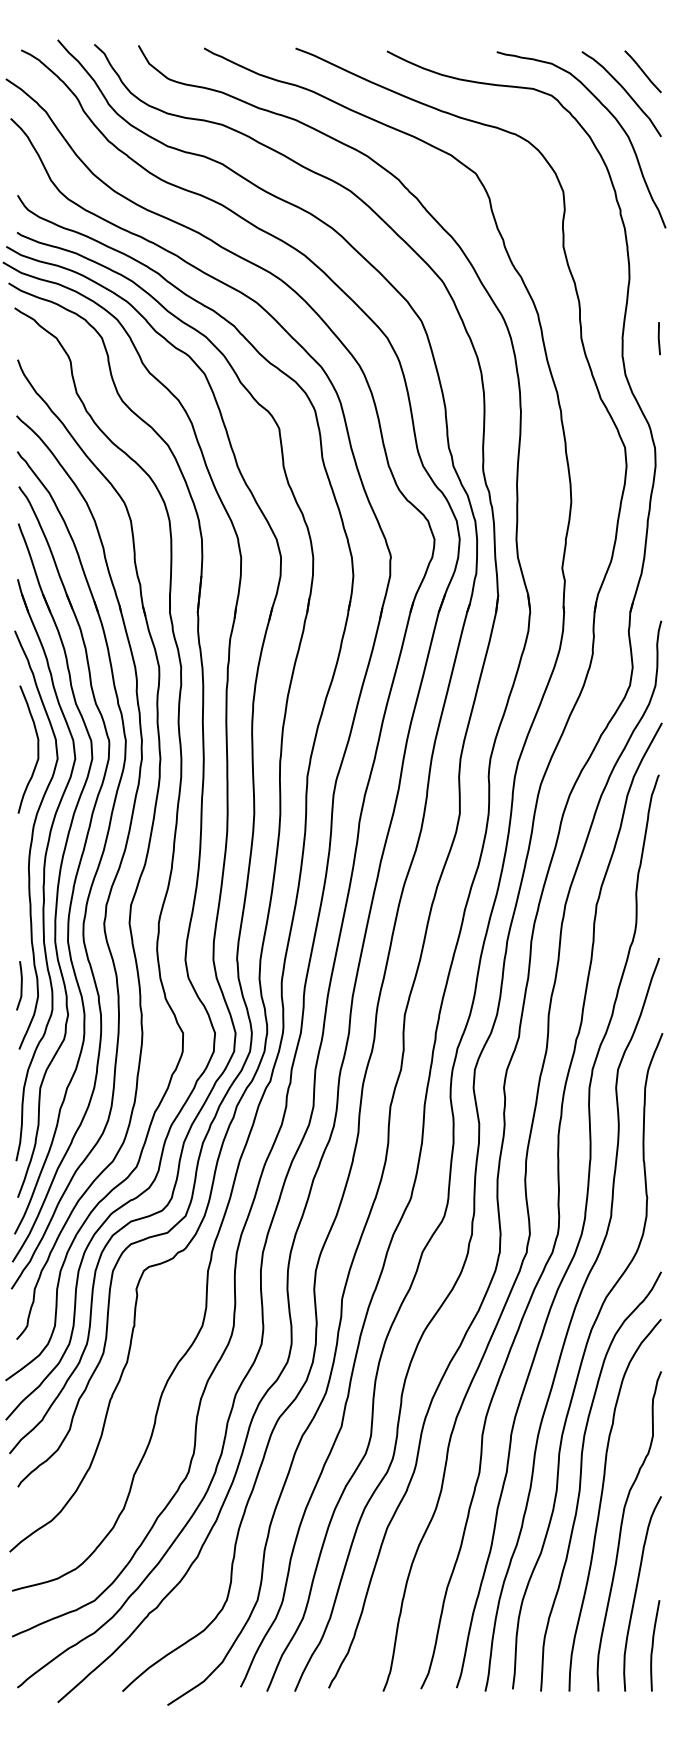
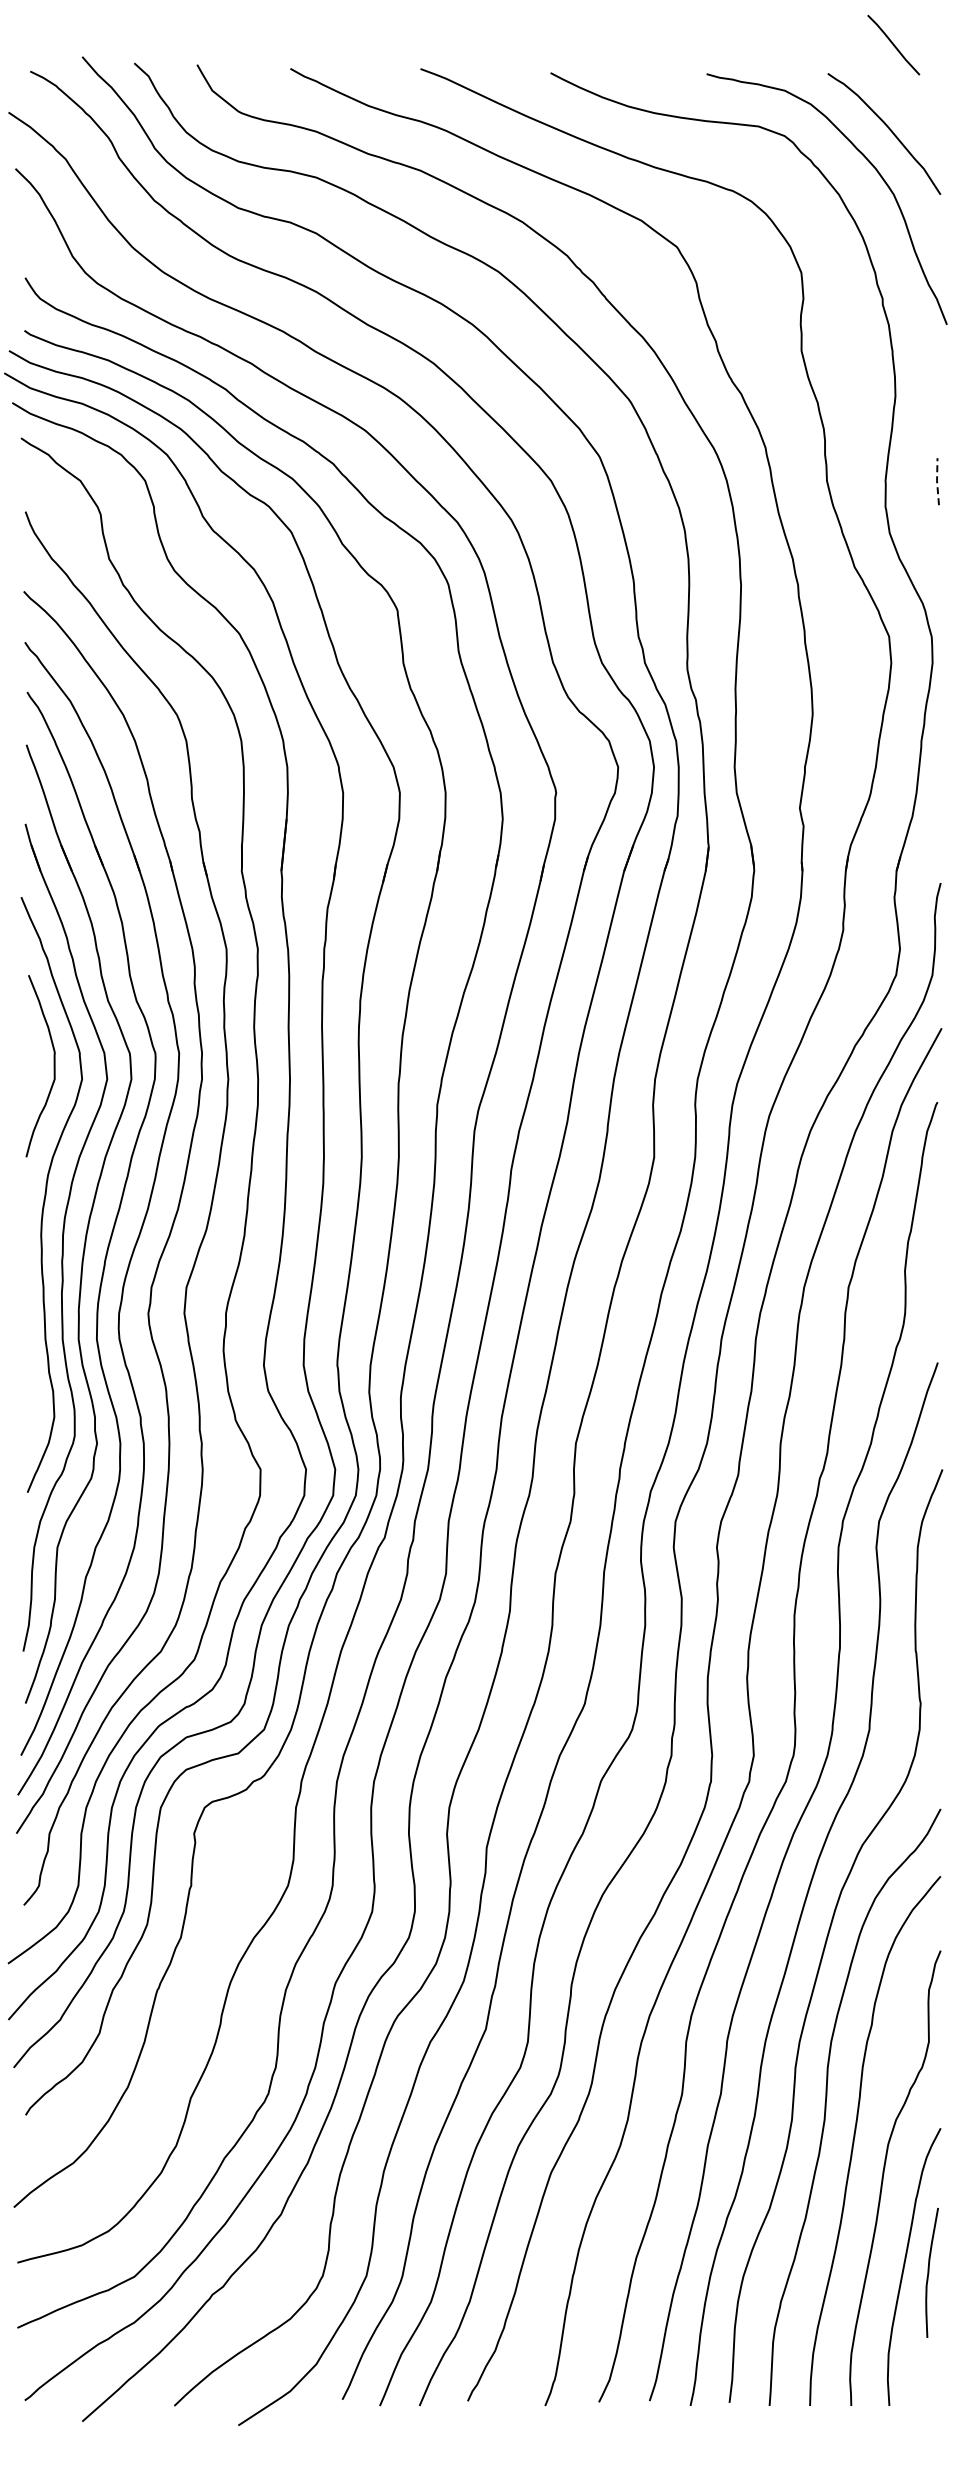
line: (642, 71) -> (893, 44), moved
line: (659, 337) -> (937, 480), solid -> dashed
line: (21, 986) -> (30, 1402), removed
curve: (653, 1645) -> (929, 2272), moved

